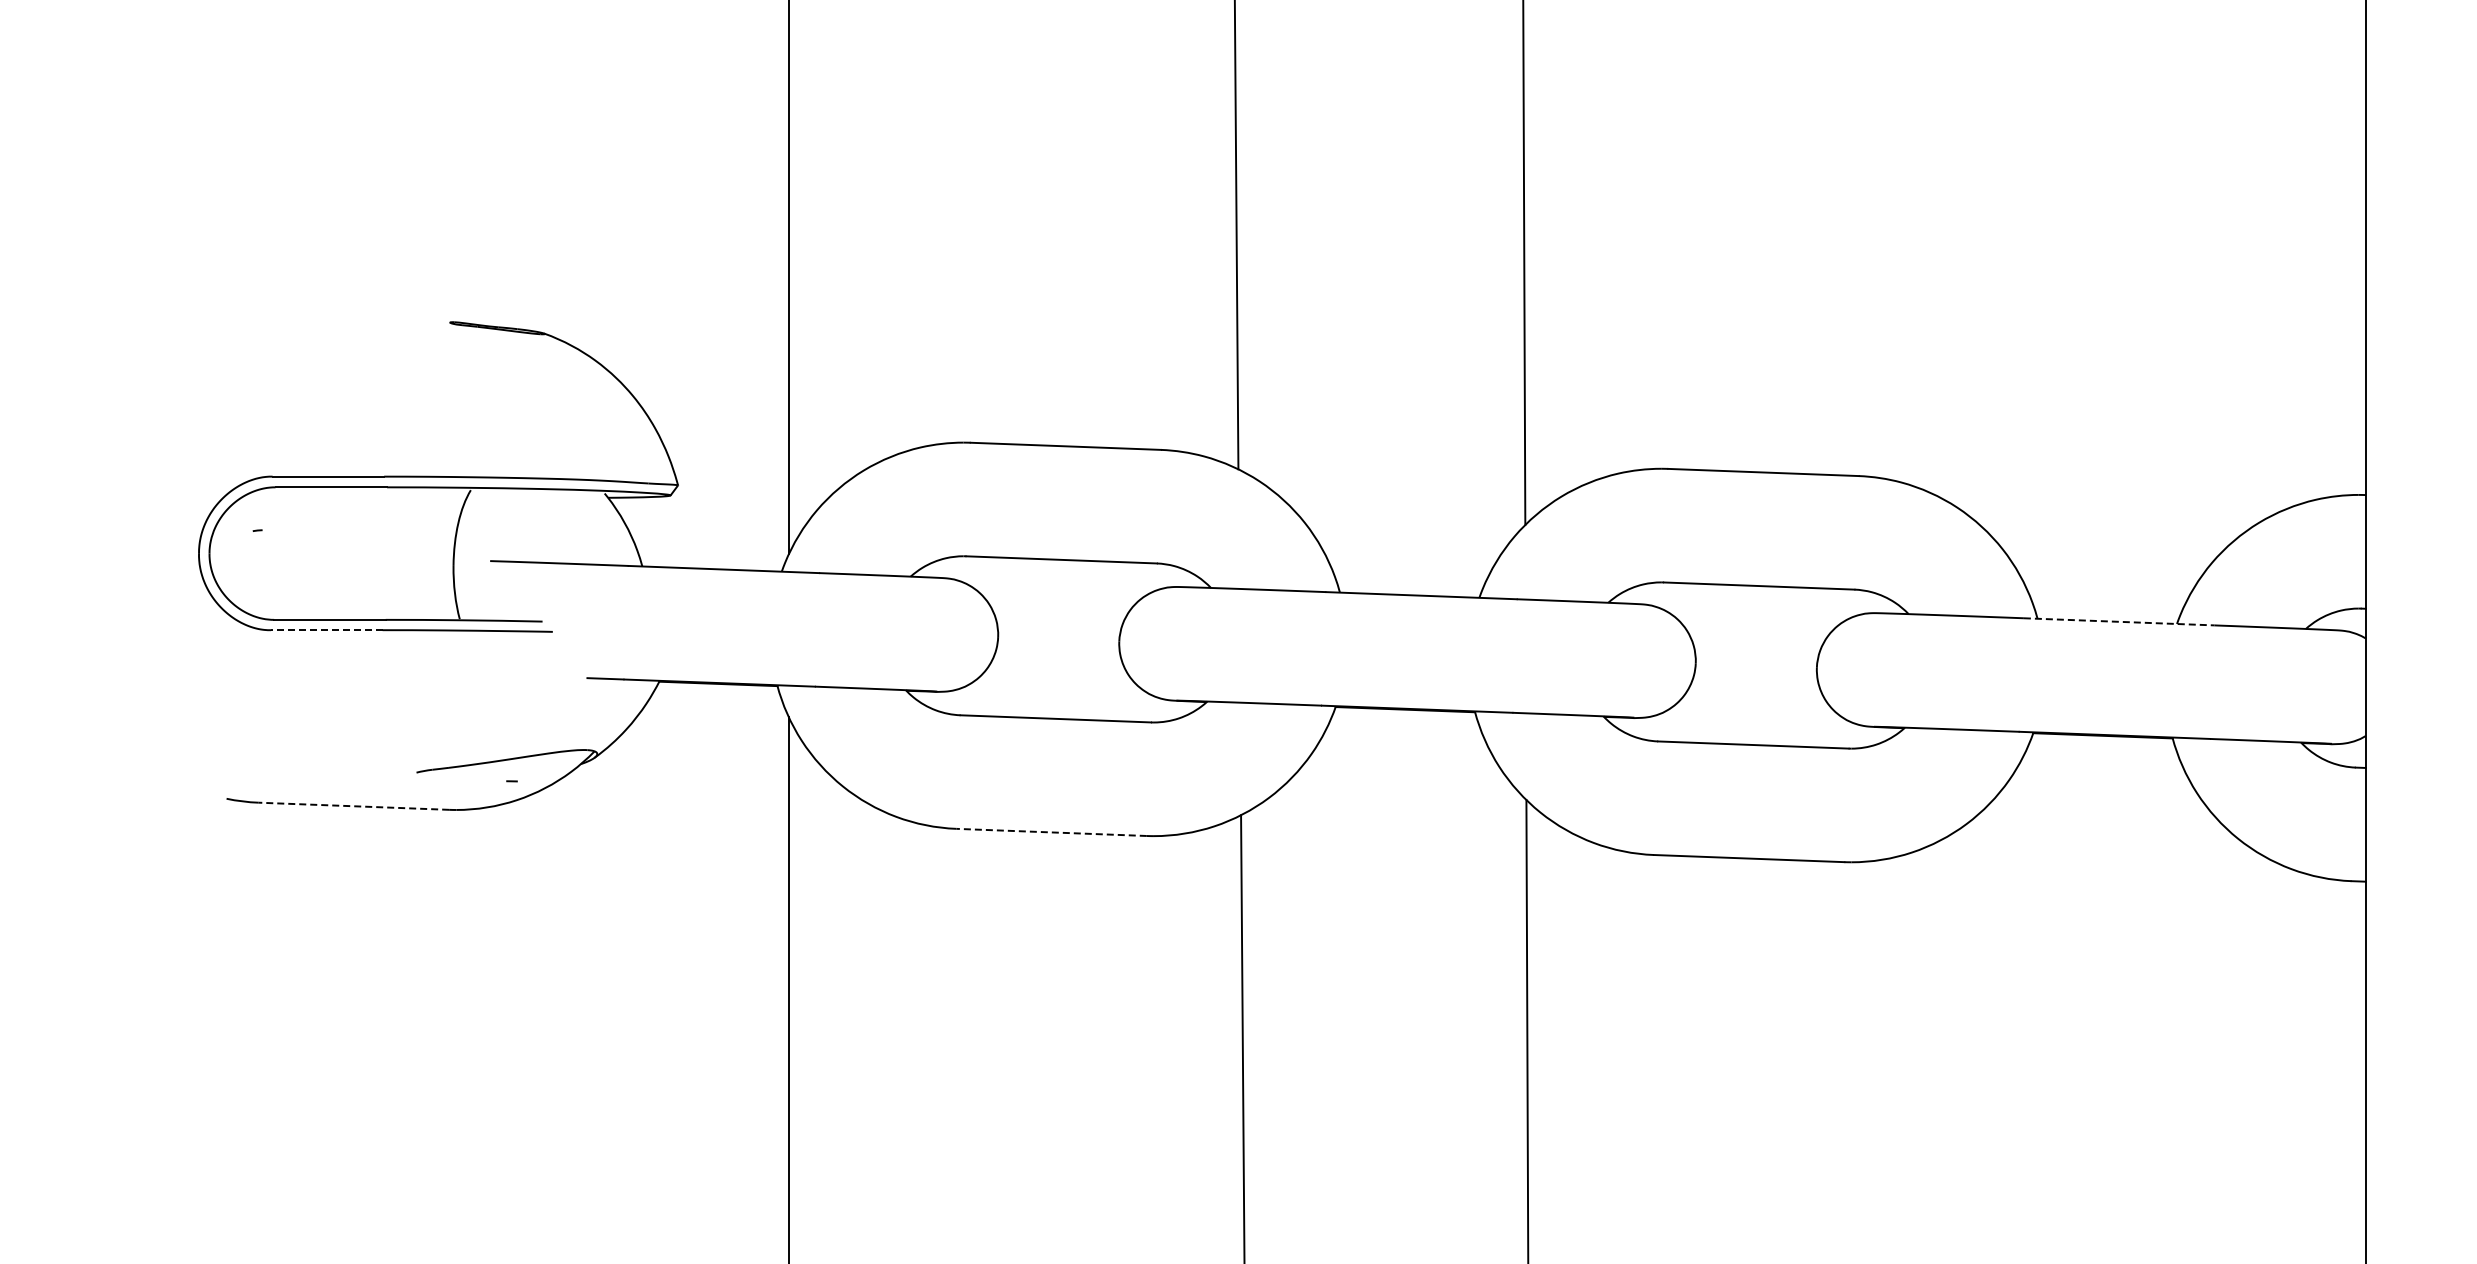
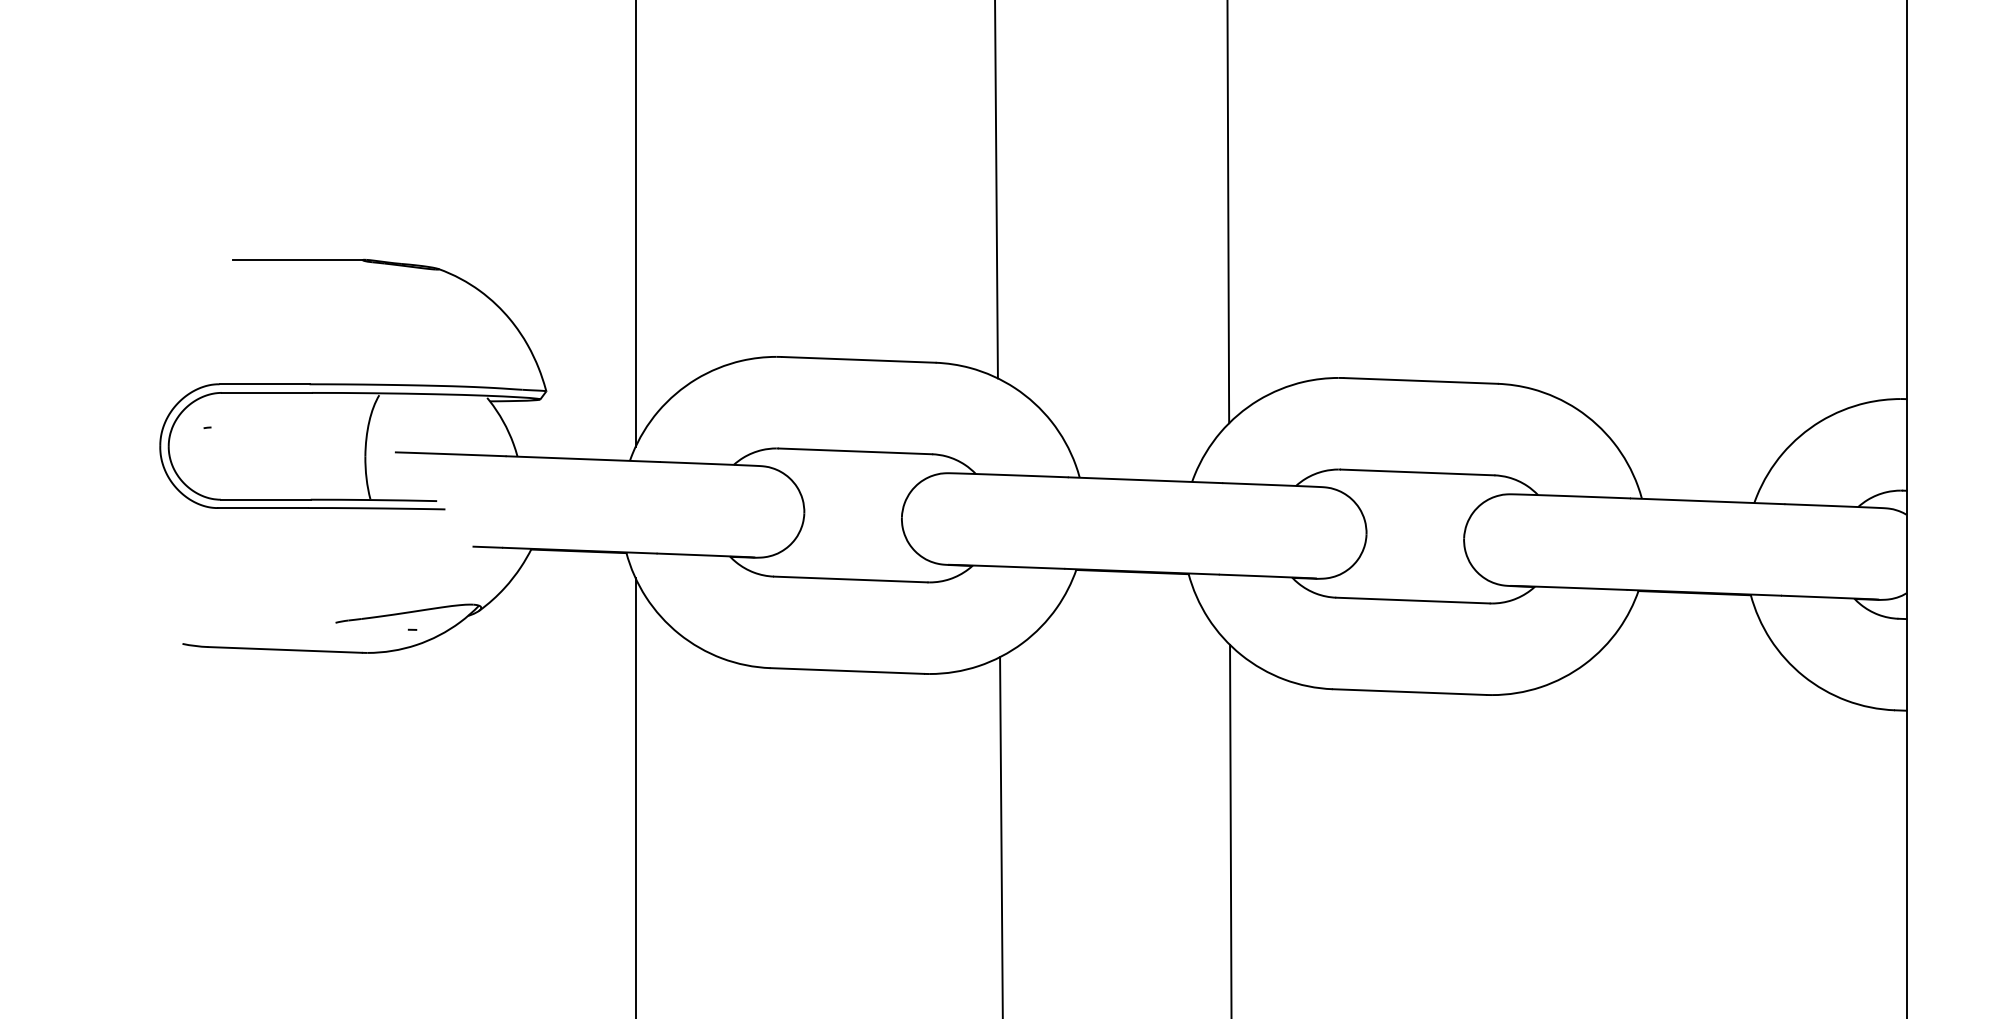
line: (370, 322) -> (298, 260), added
line: (2119, 621) -> (1707, 501), dashed -> solid
line: (326, 630) -> (263, 508), dashed -> solid
line: (353, 806) -> (284, 650), dashed -> solid
line: (1051, 832) -> (847, 671), dashed -> solid

